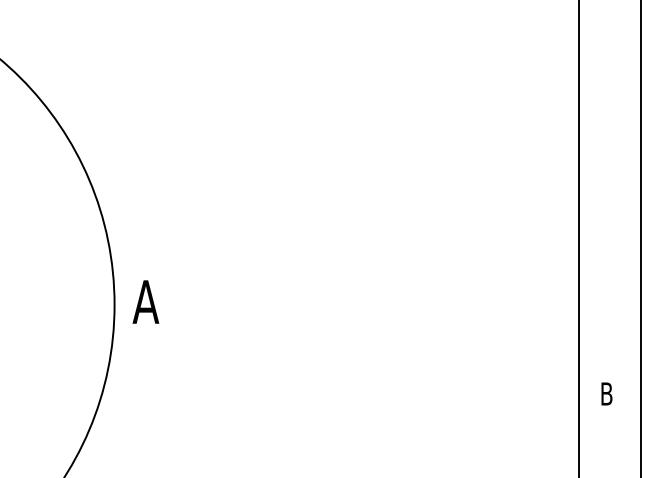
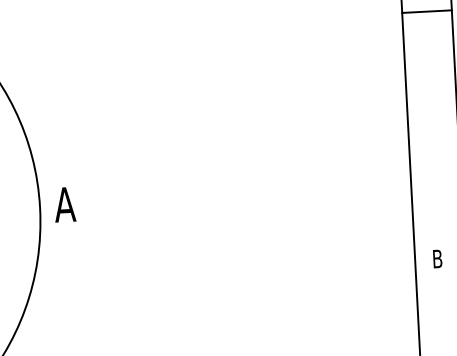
line: (609, 84) -> (426, 11), added

